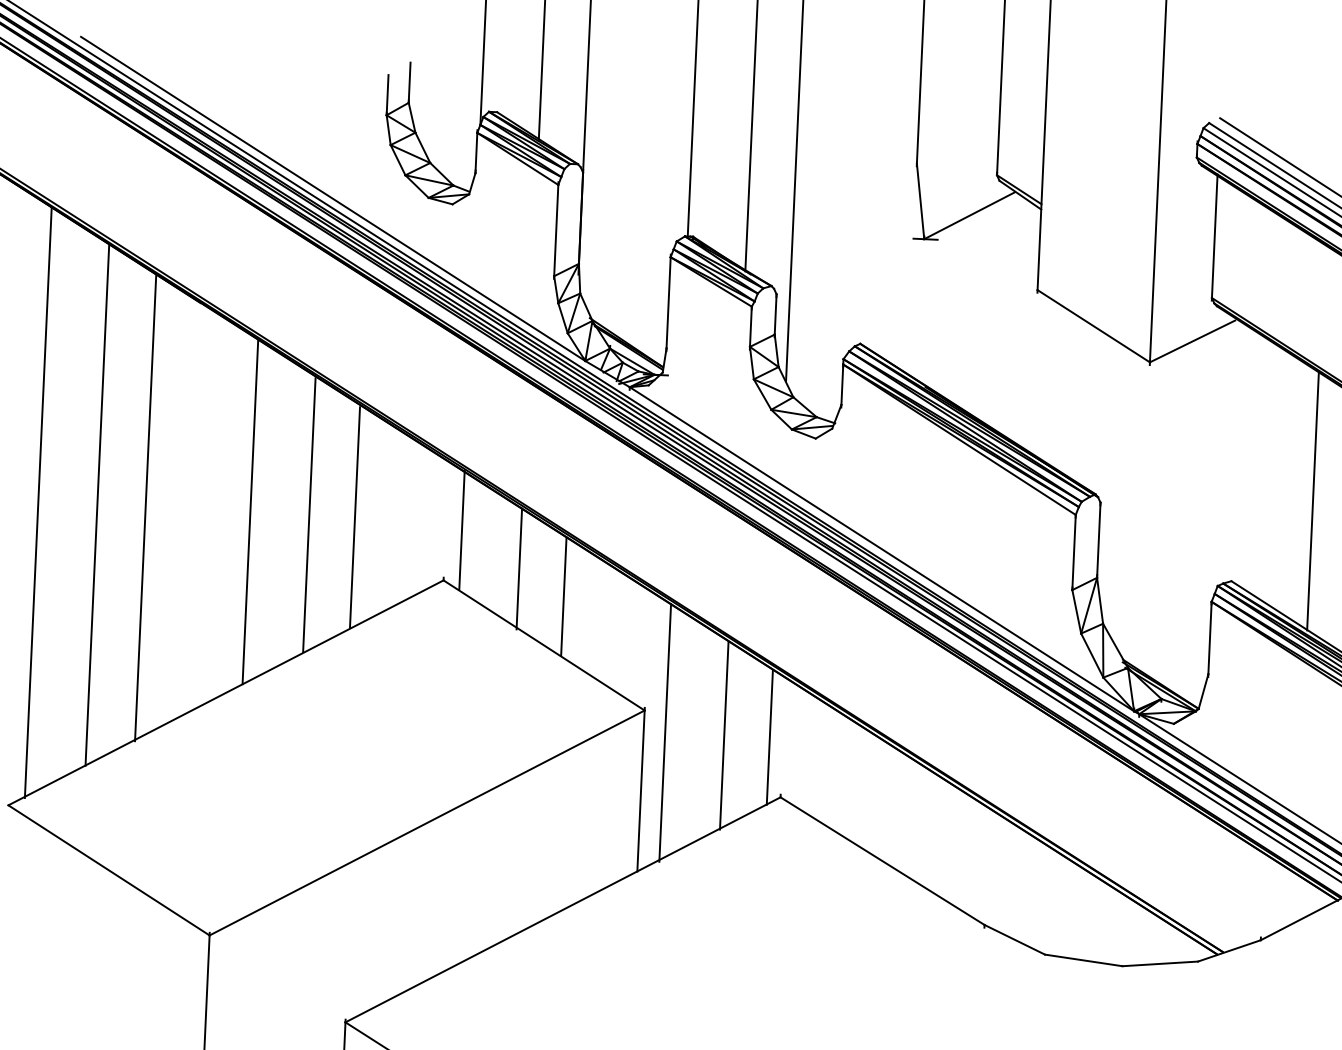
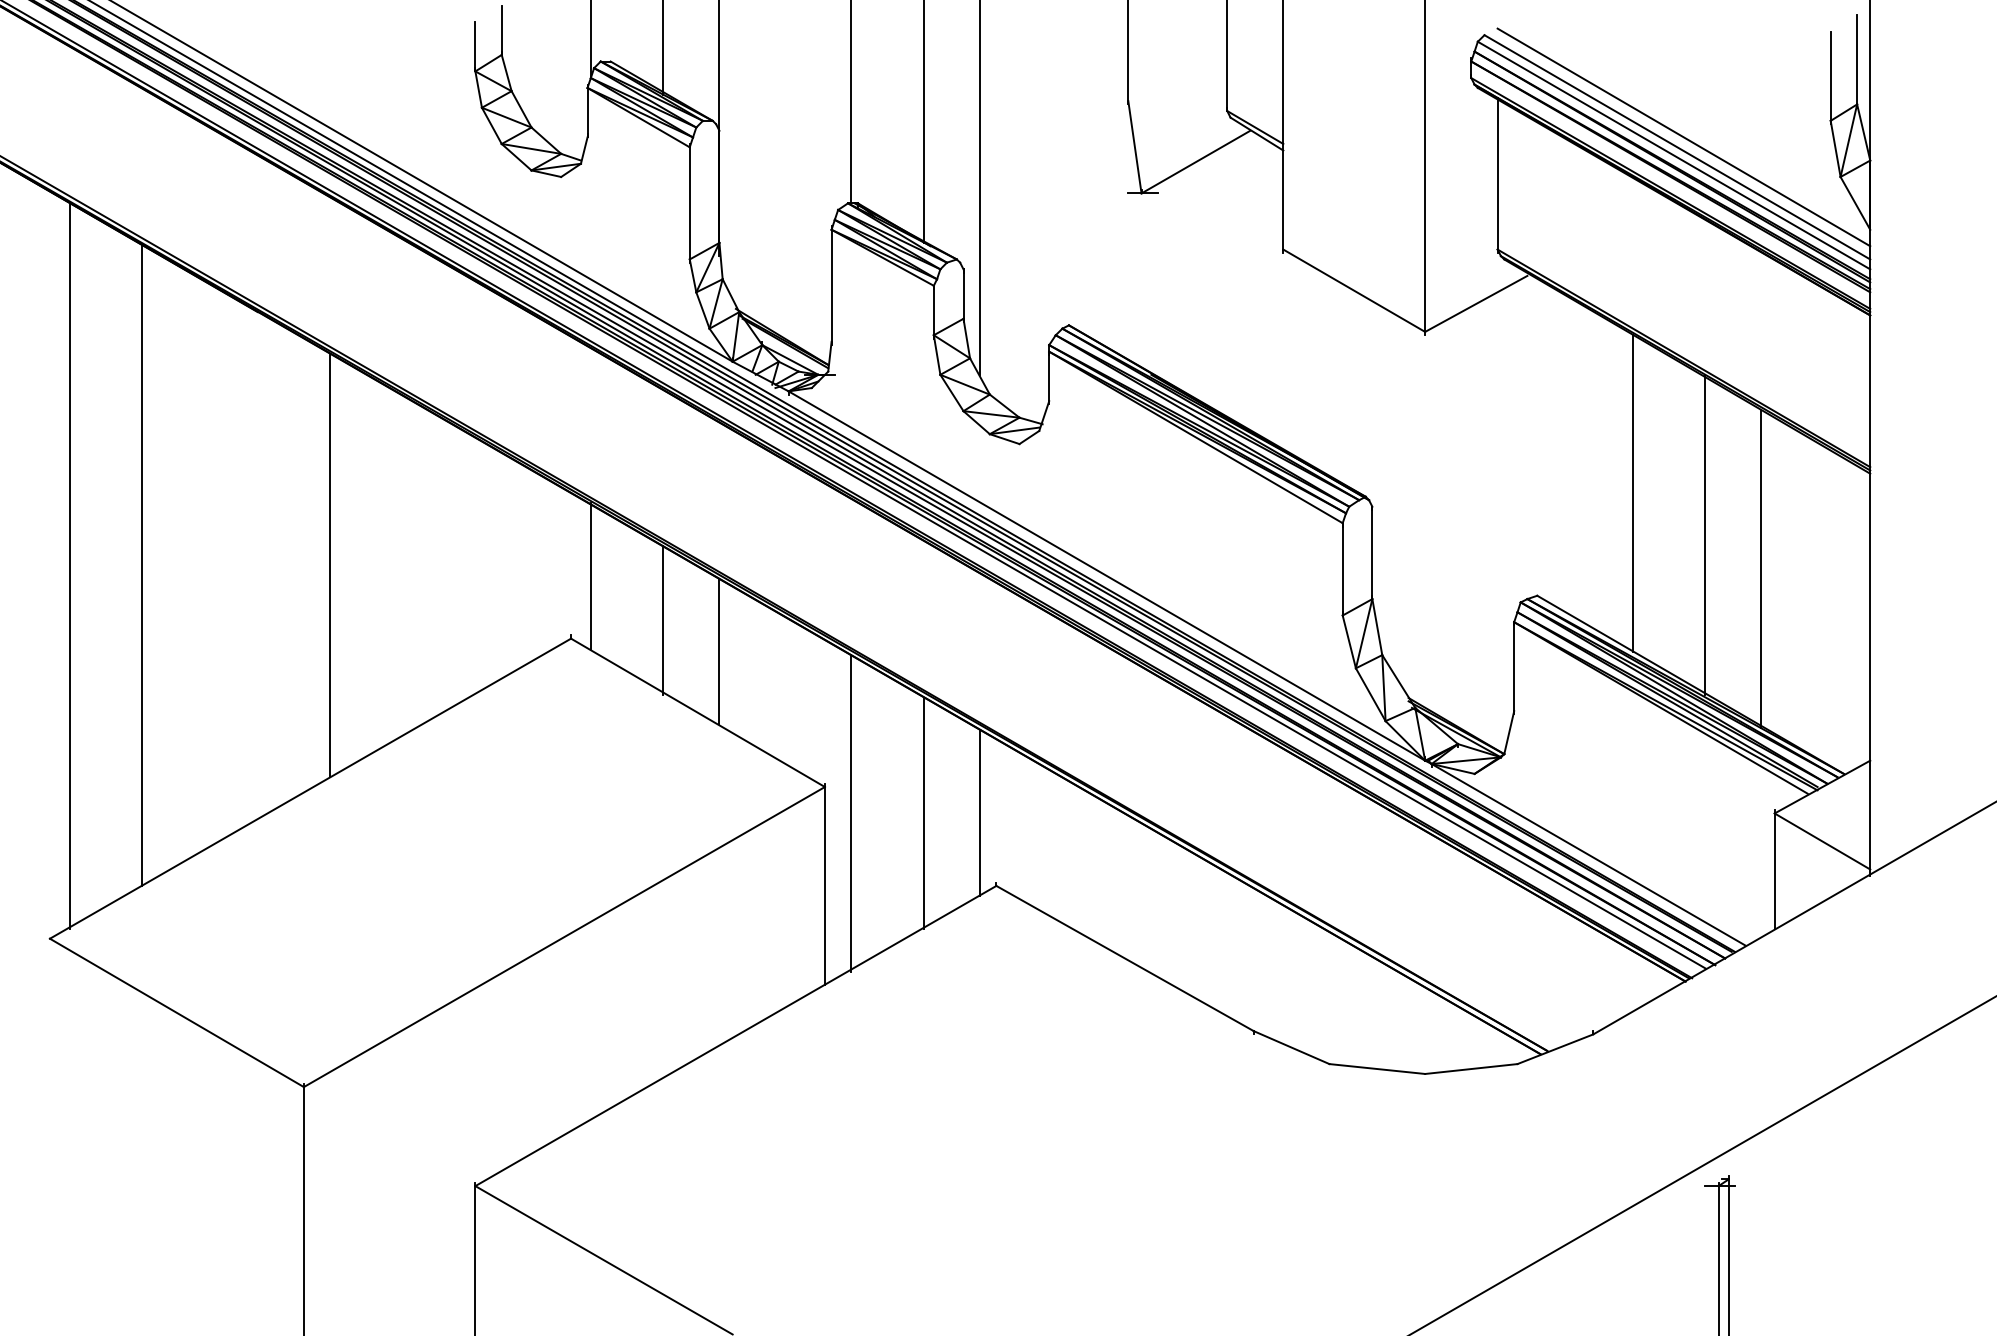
line: (145, 508) -> (201, 566), removed
line: (309, 514) -> (402, 565), removed
line: (354, 516) -> (458, 565), removed

